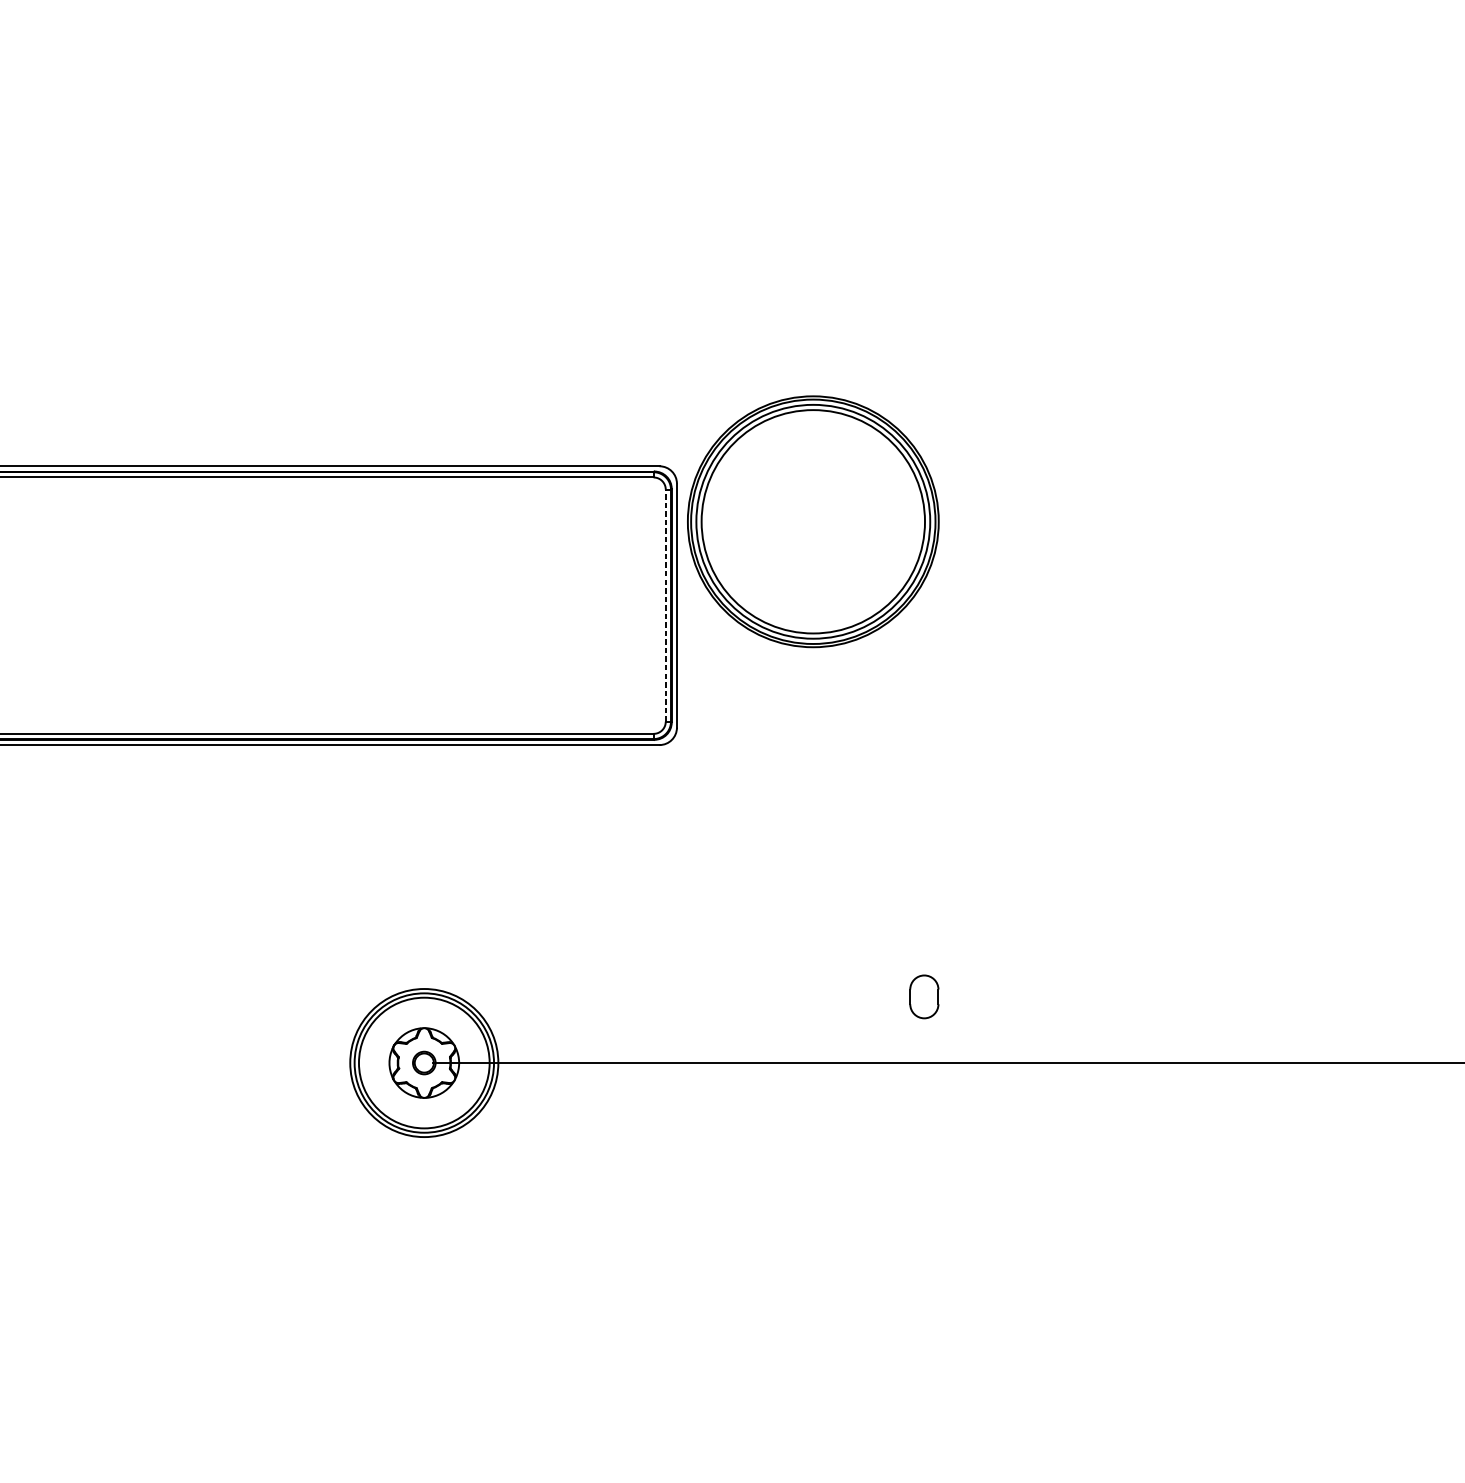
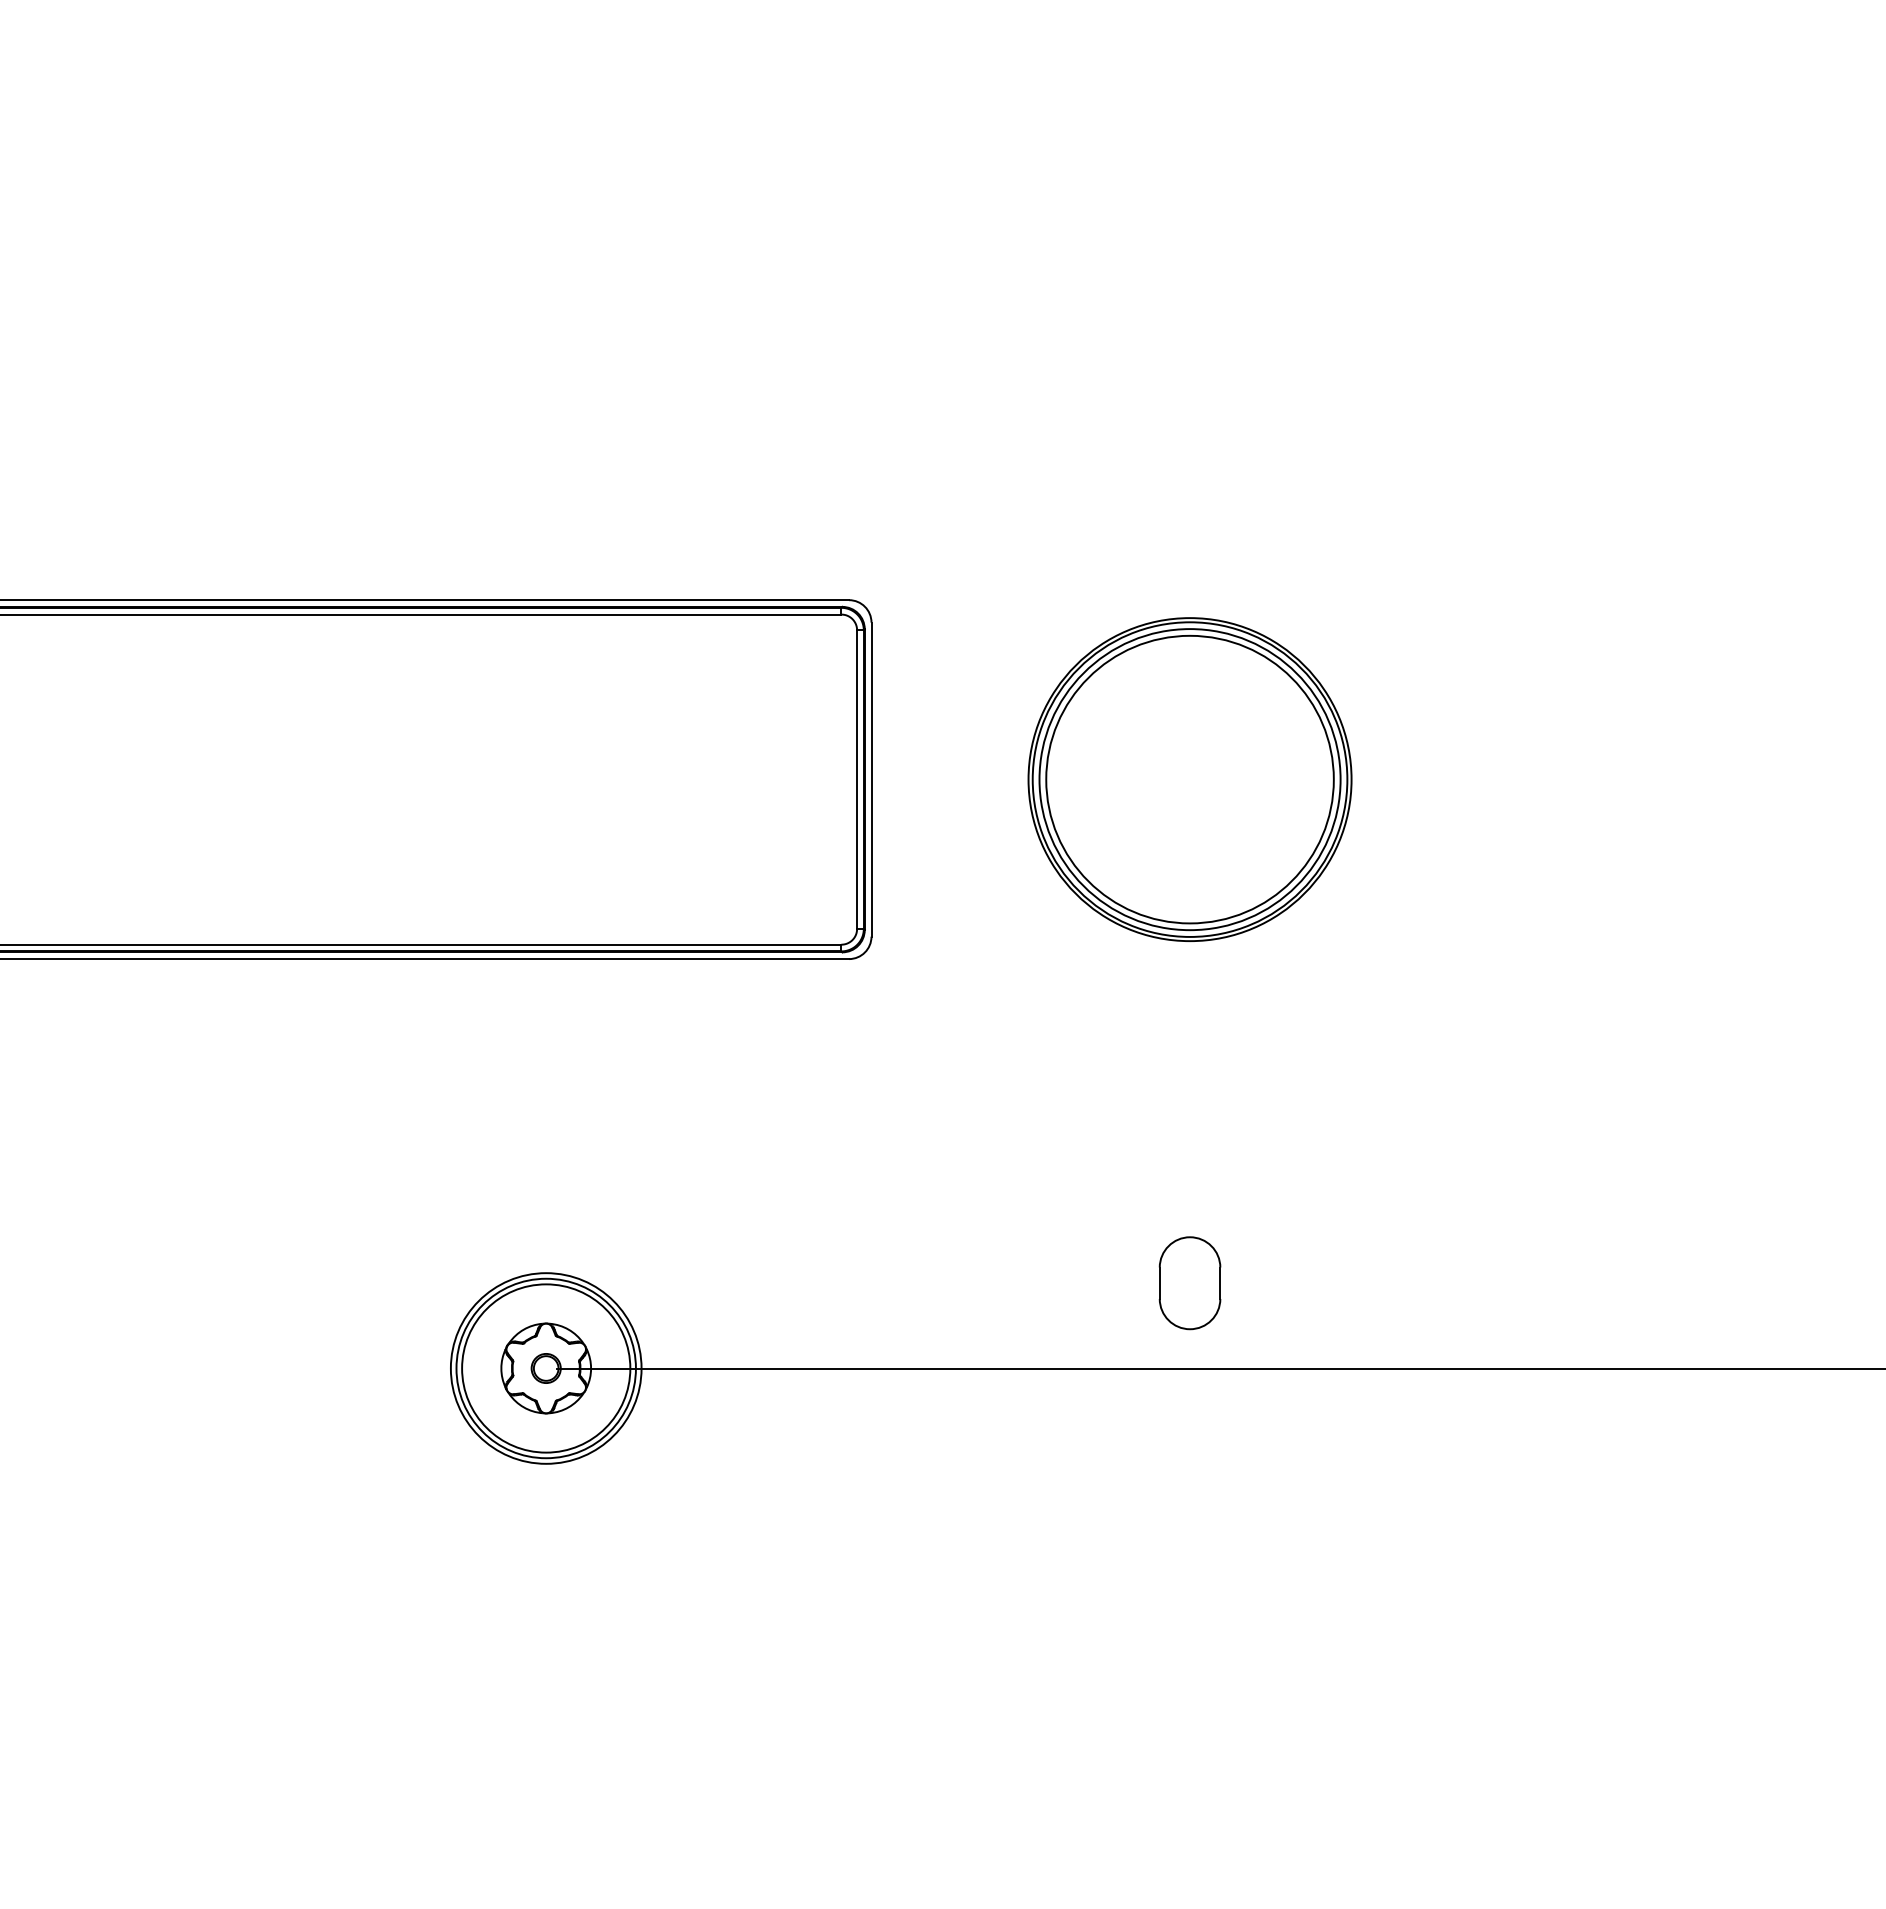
part: (812, 521) -> (1189, 779), moved
line: (666, 605) -> (857, 779), dashed -> solid
part: (923, 997) -> (1189, 1283), size x1.67

